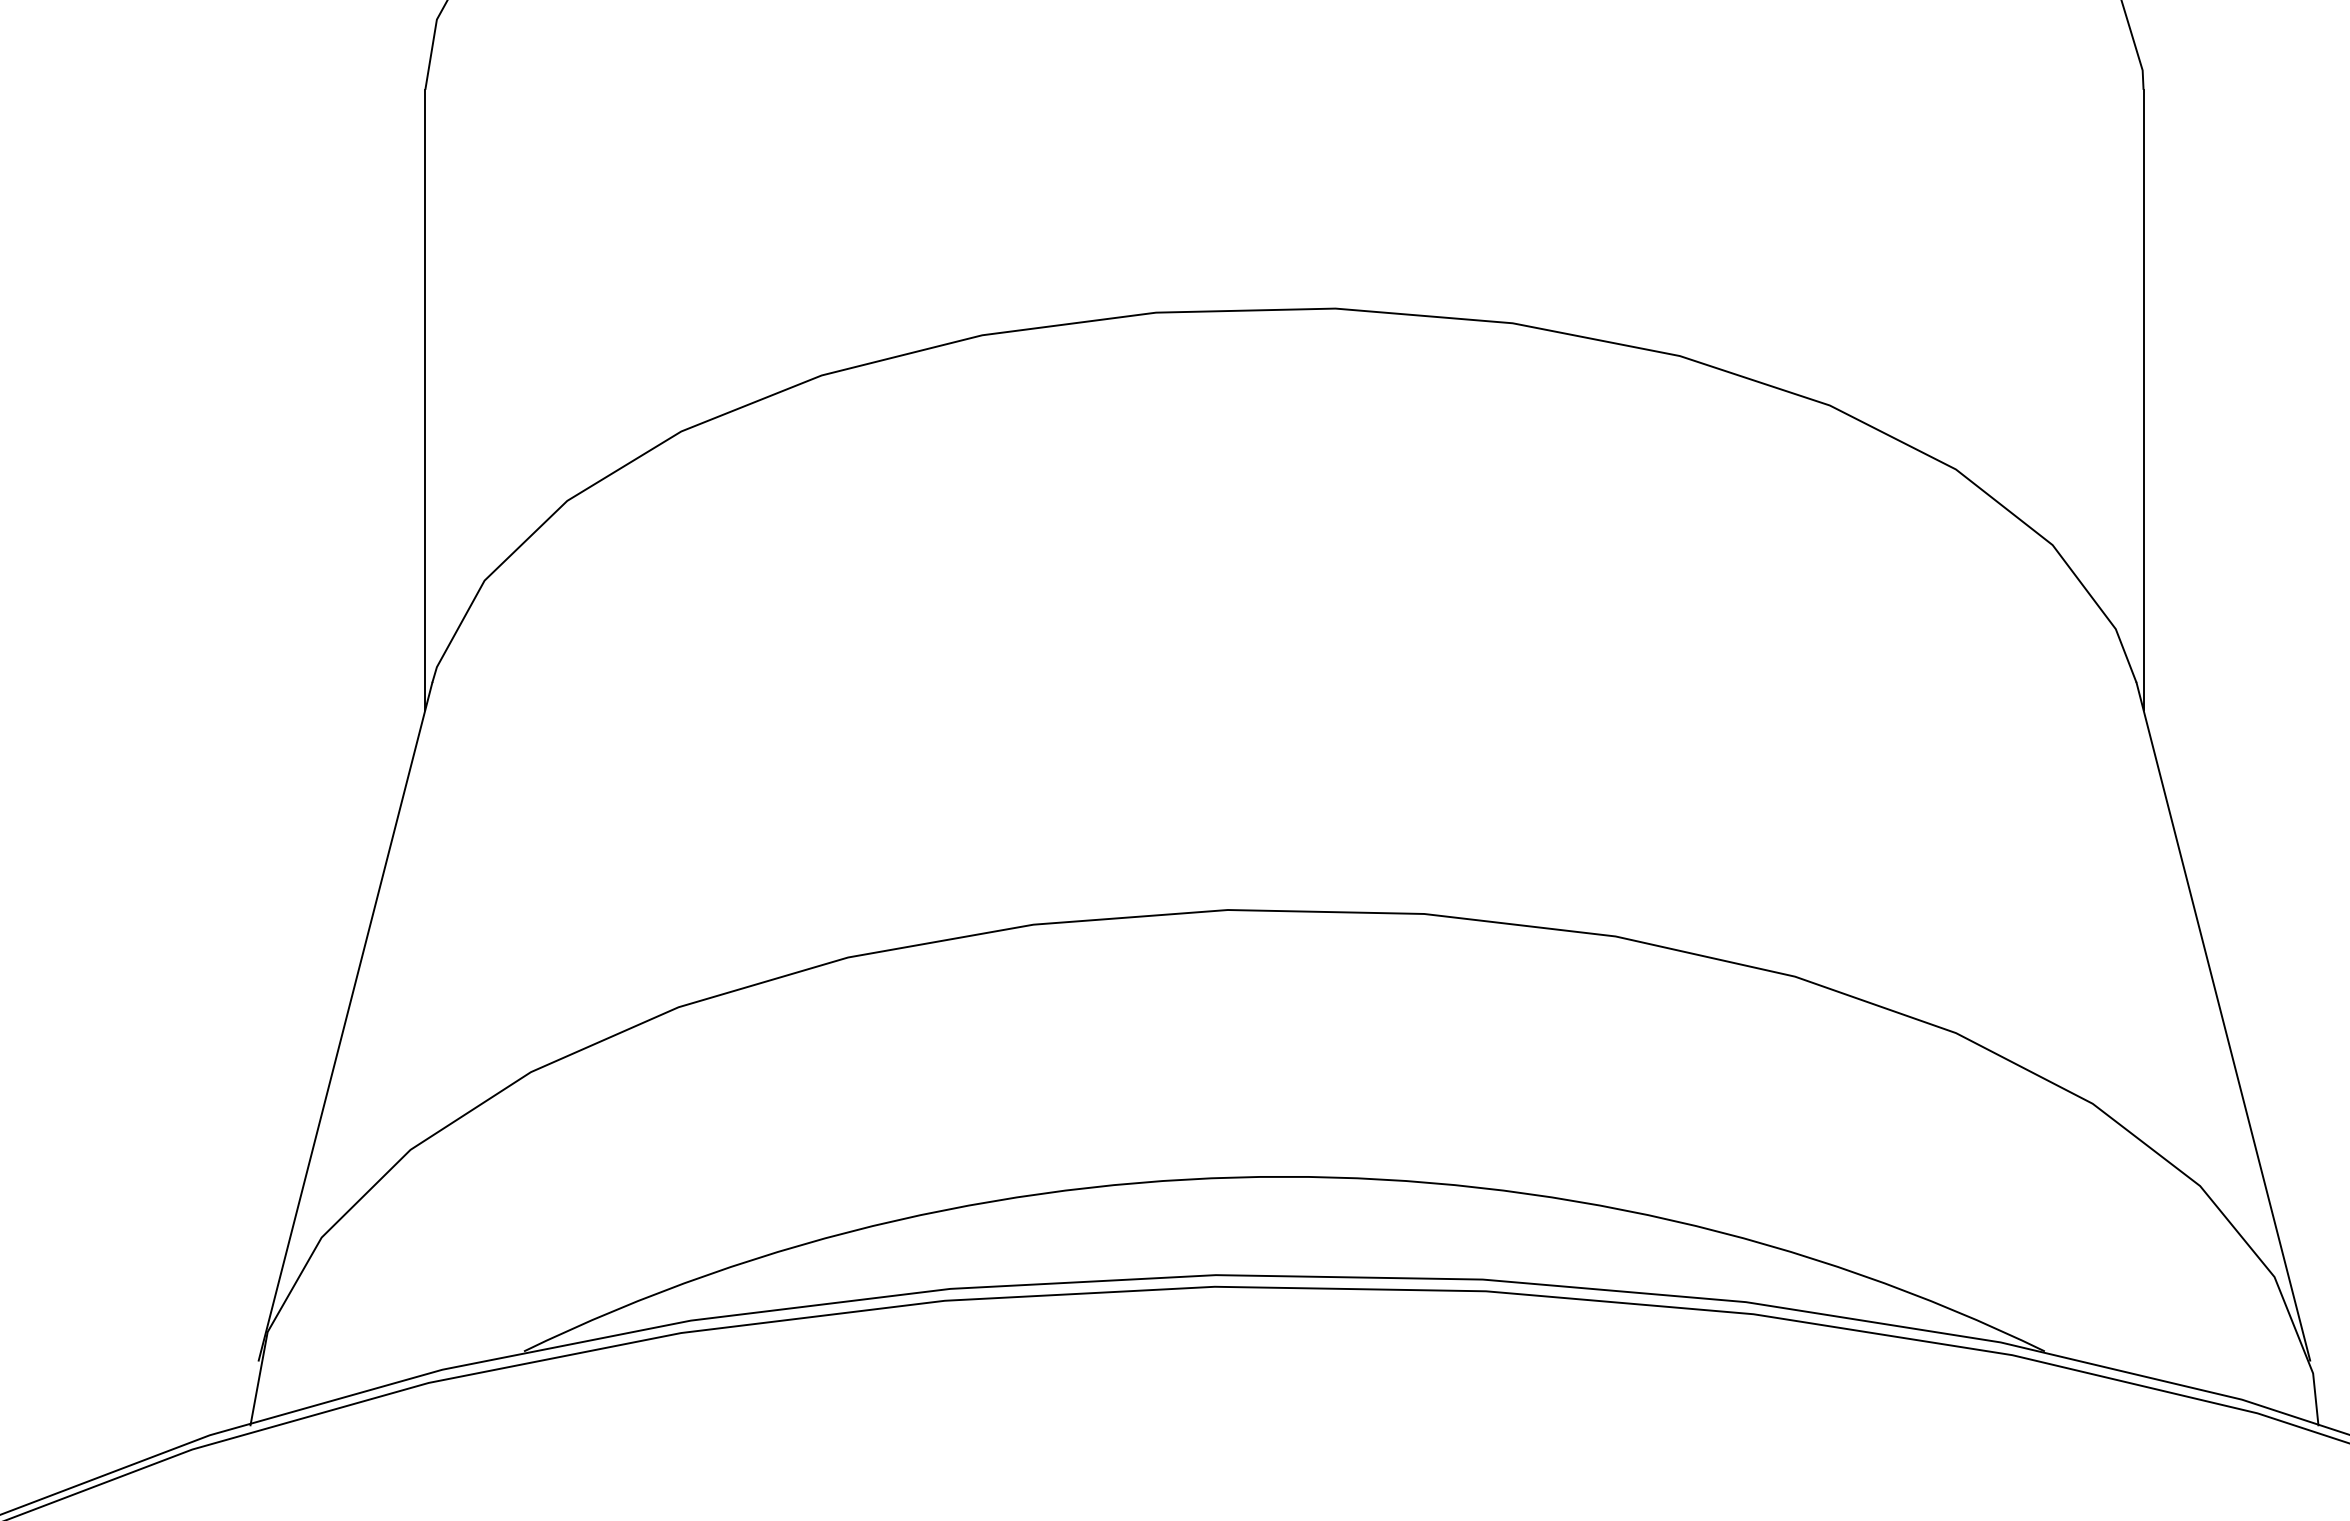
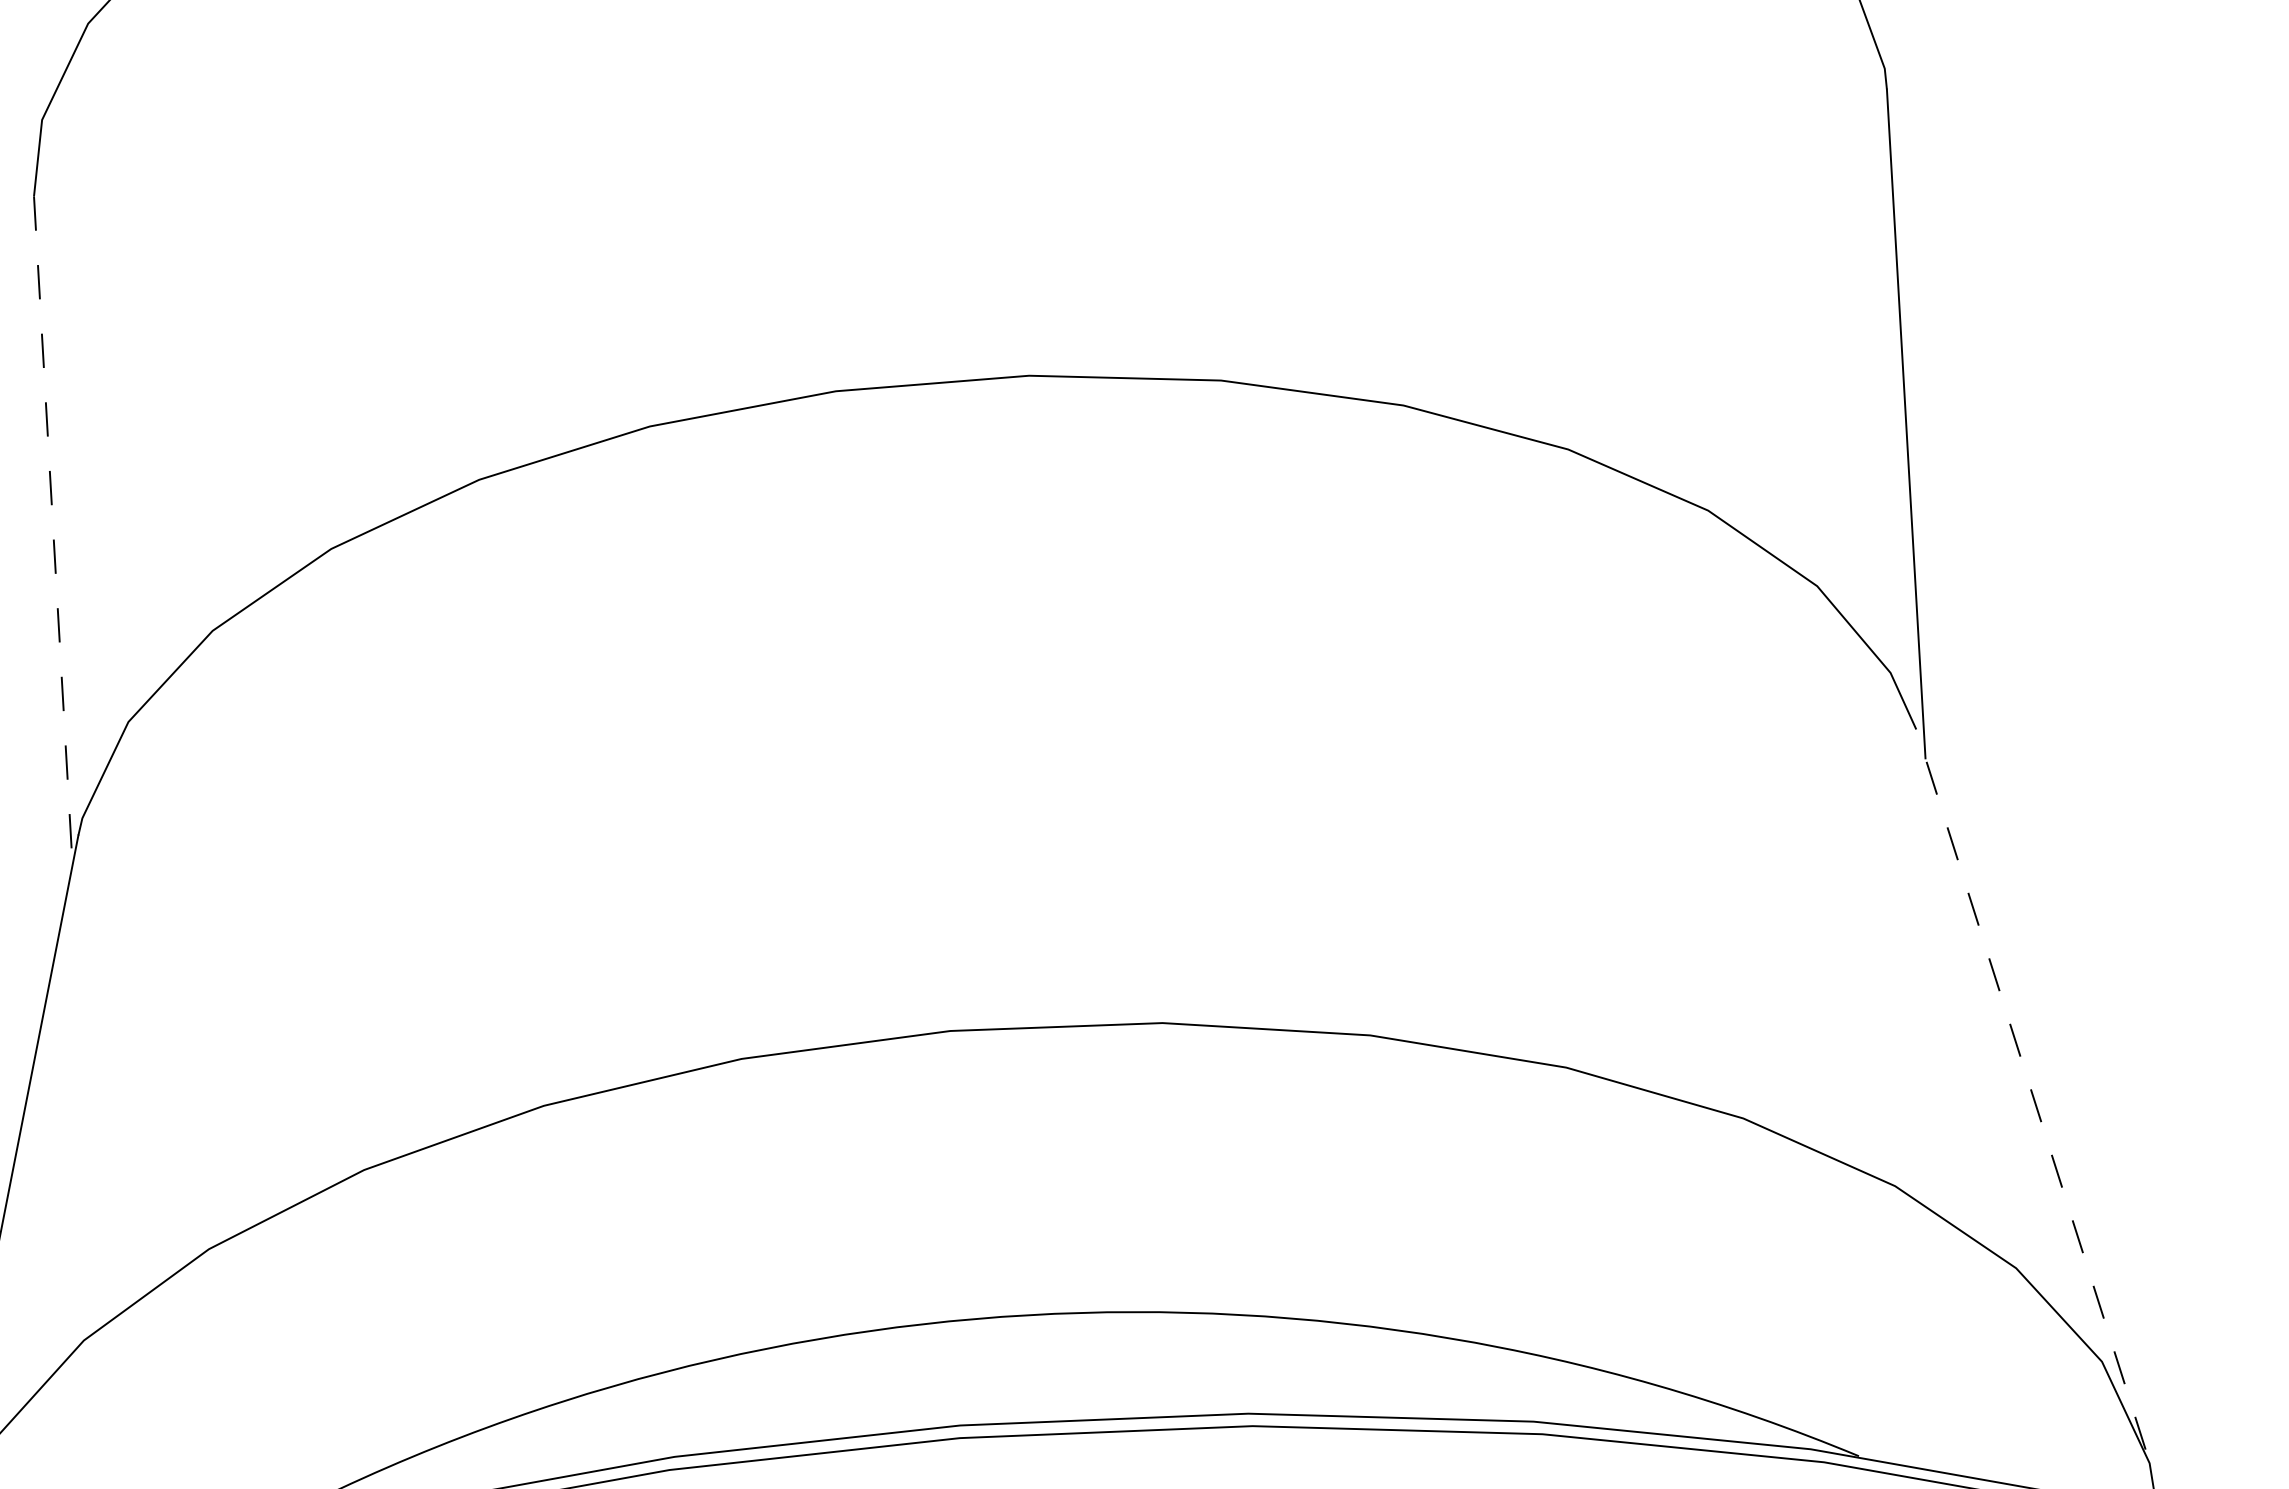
line: (425, 400) -> (53, 531), solid -> dashed
line: (2223, 1021) -> (2031, 1089), solid -> dashed

